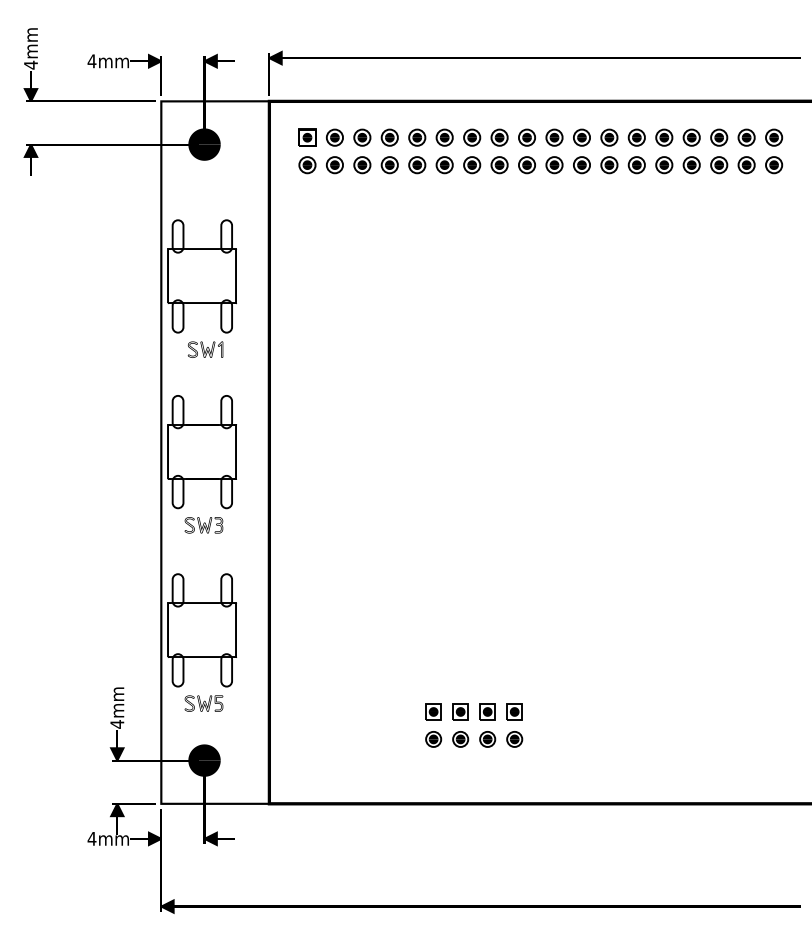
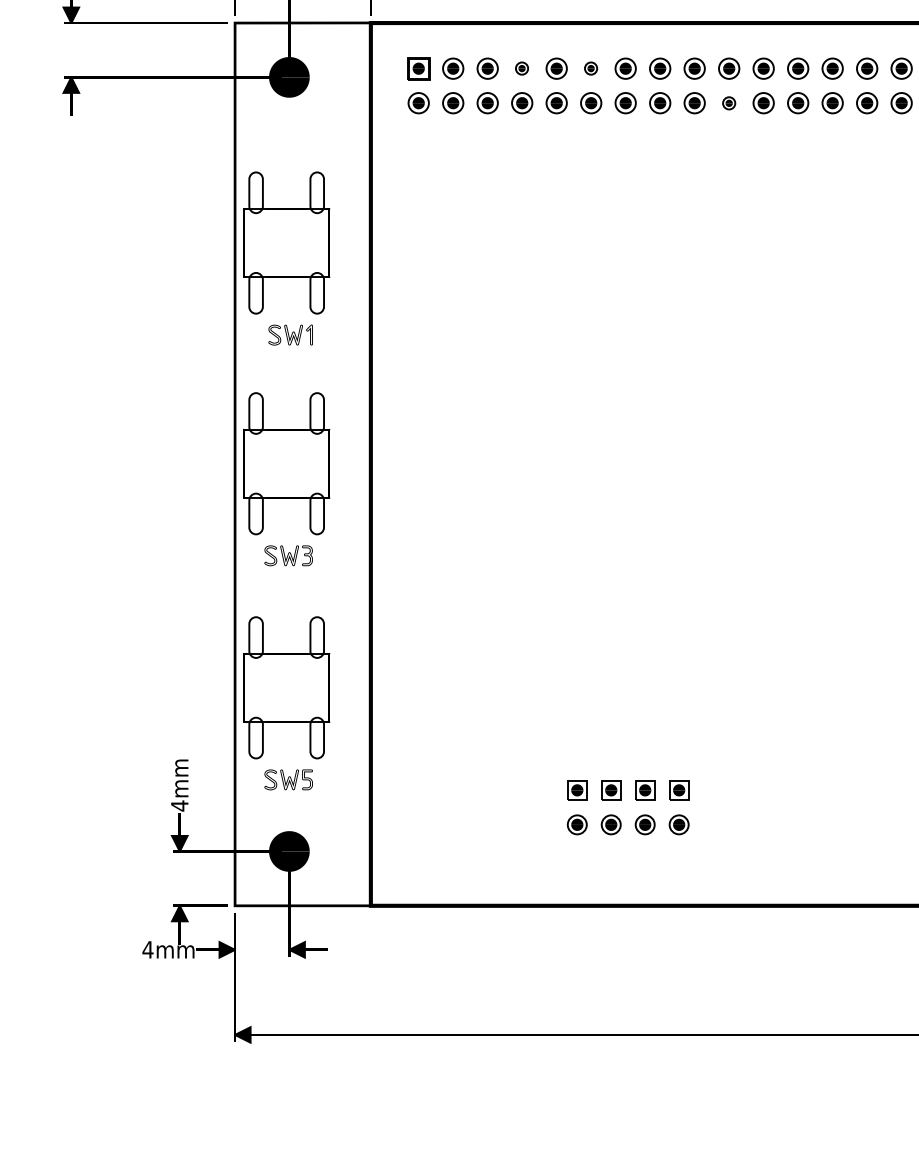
part: (389, 137) -> (521, 68), size x0.6
part: (444, 137) -> (590, 68), size x0.6
part: (554, 165) -> (729, 103), size x0.6

